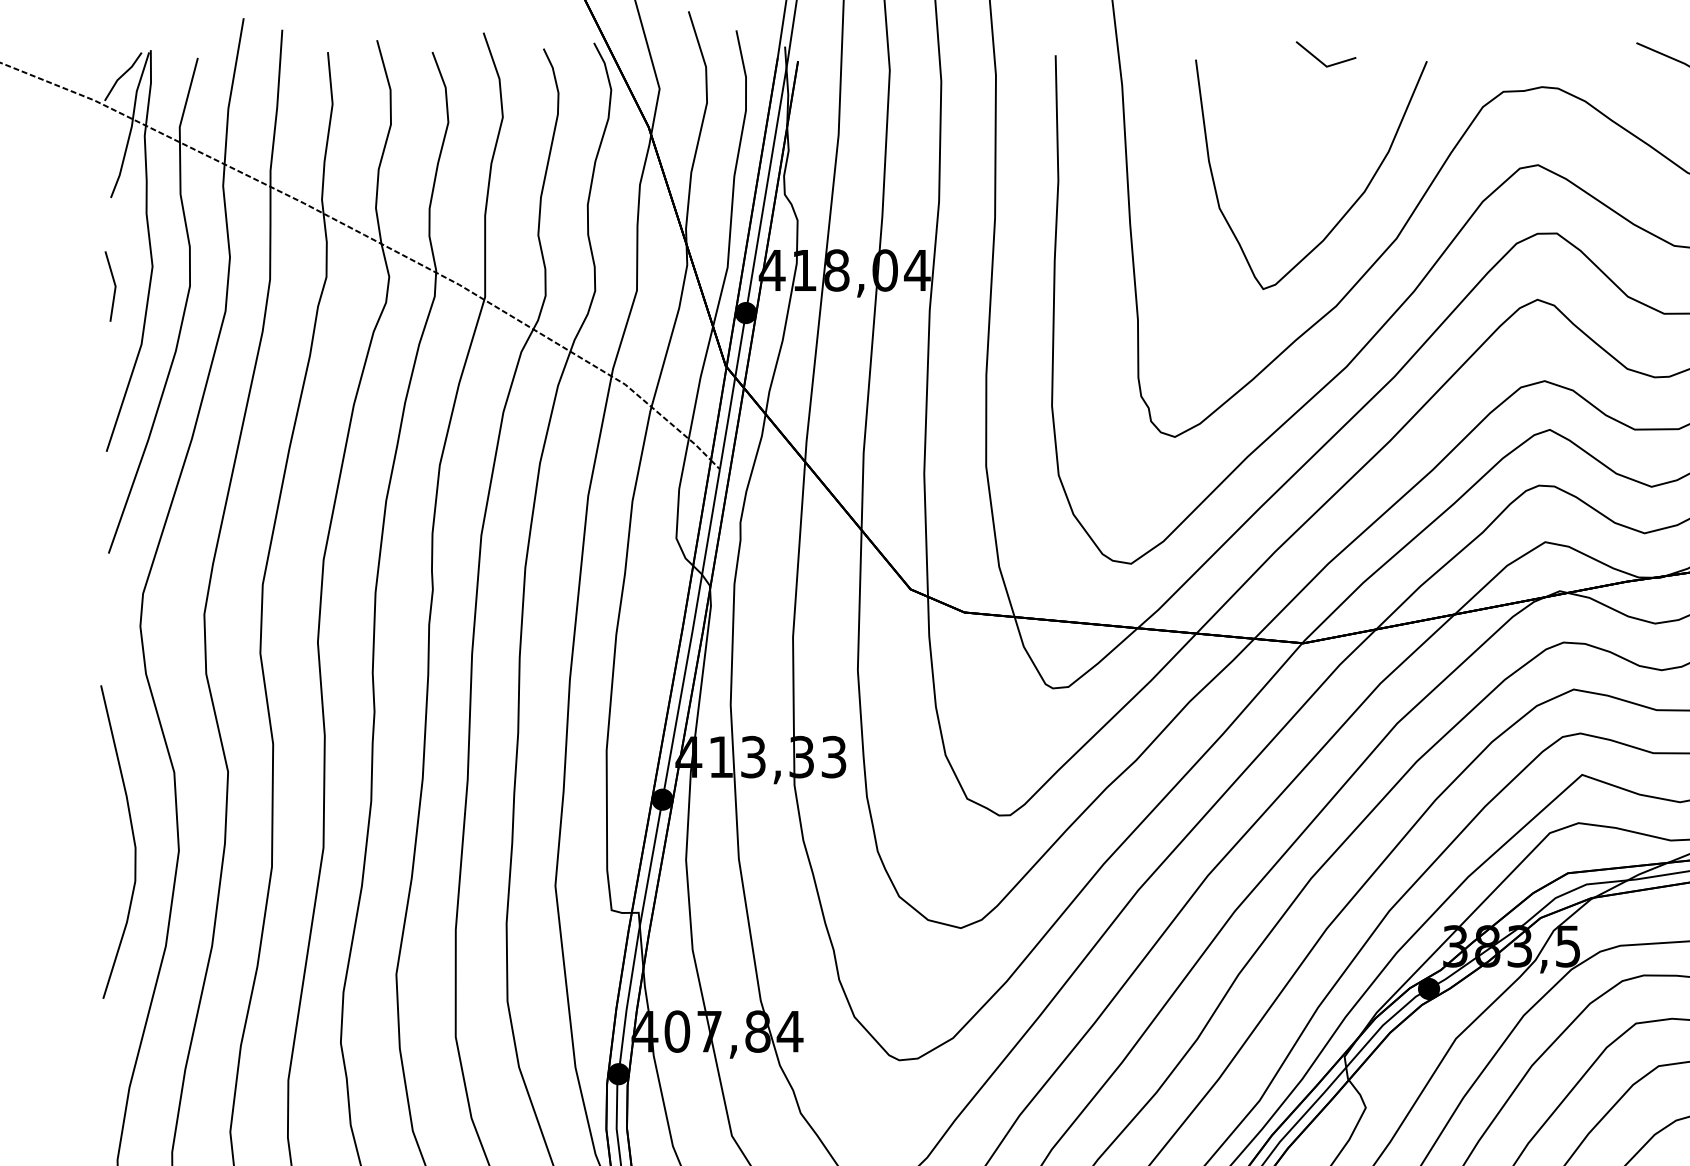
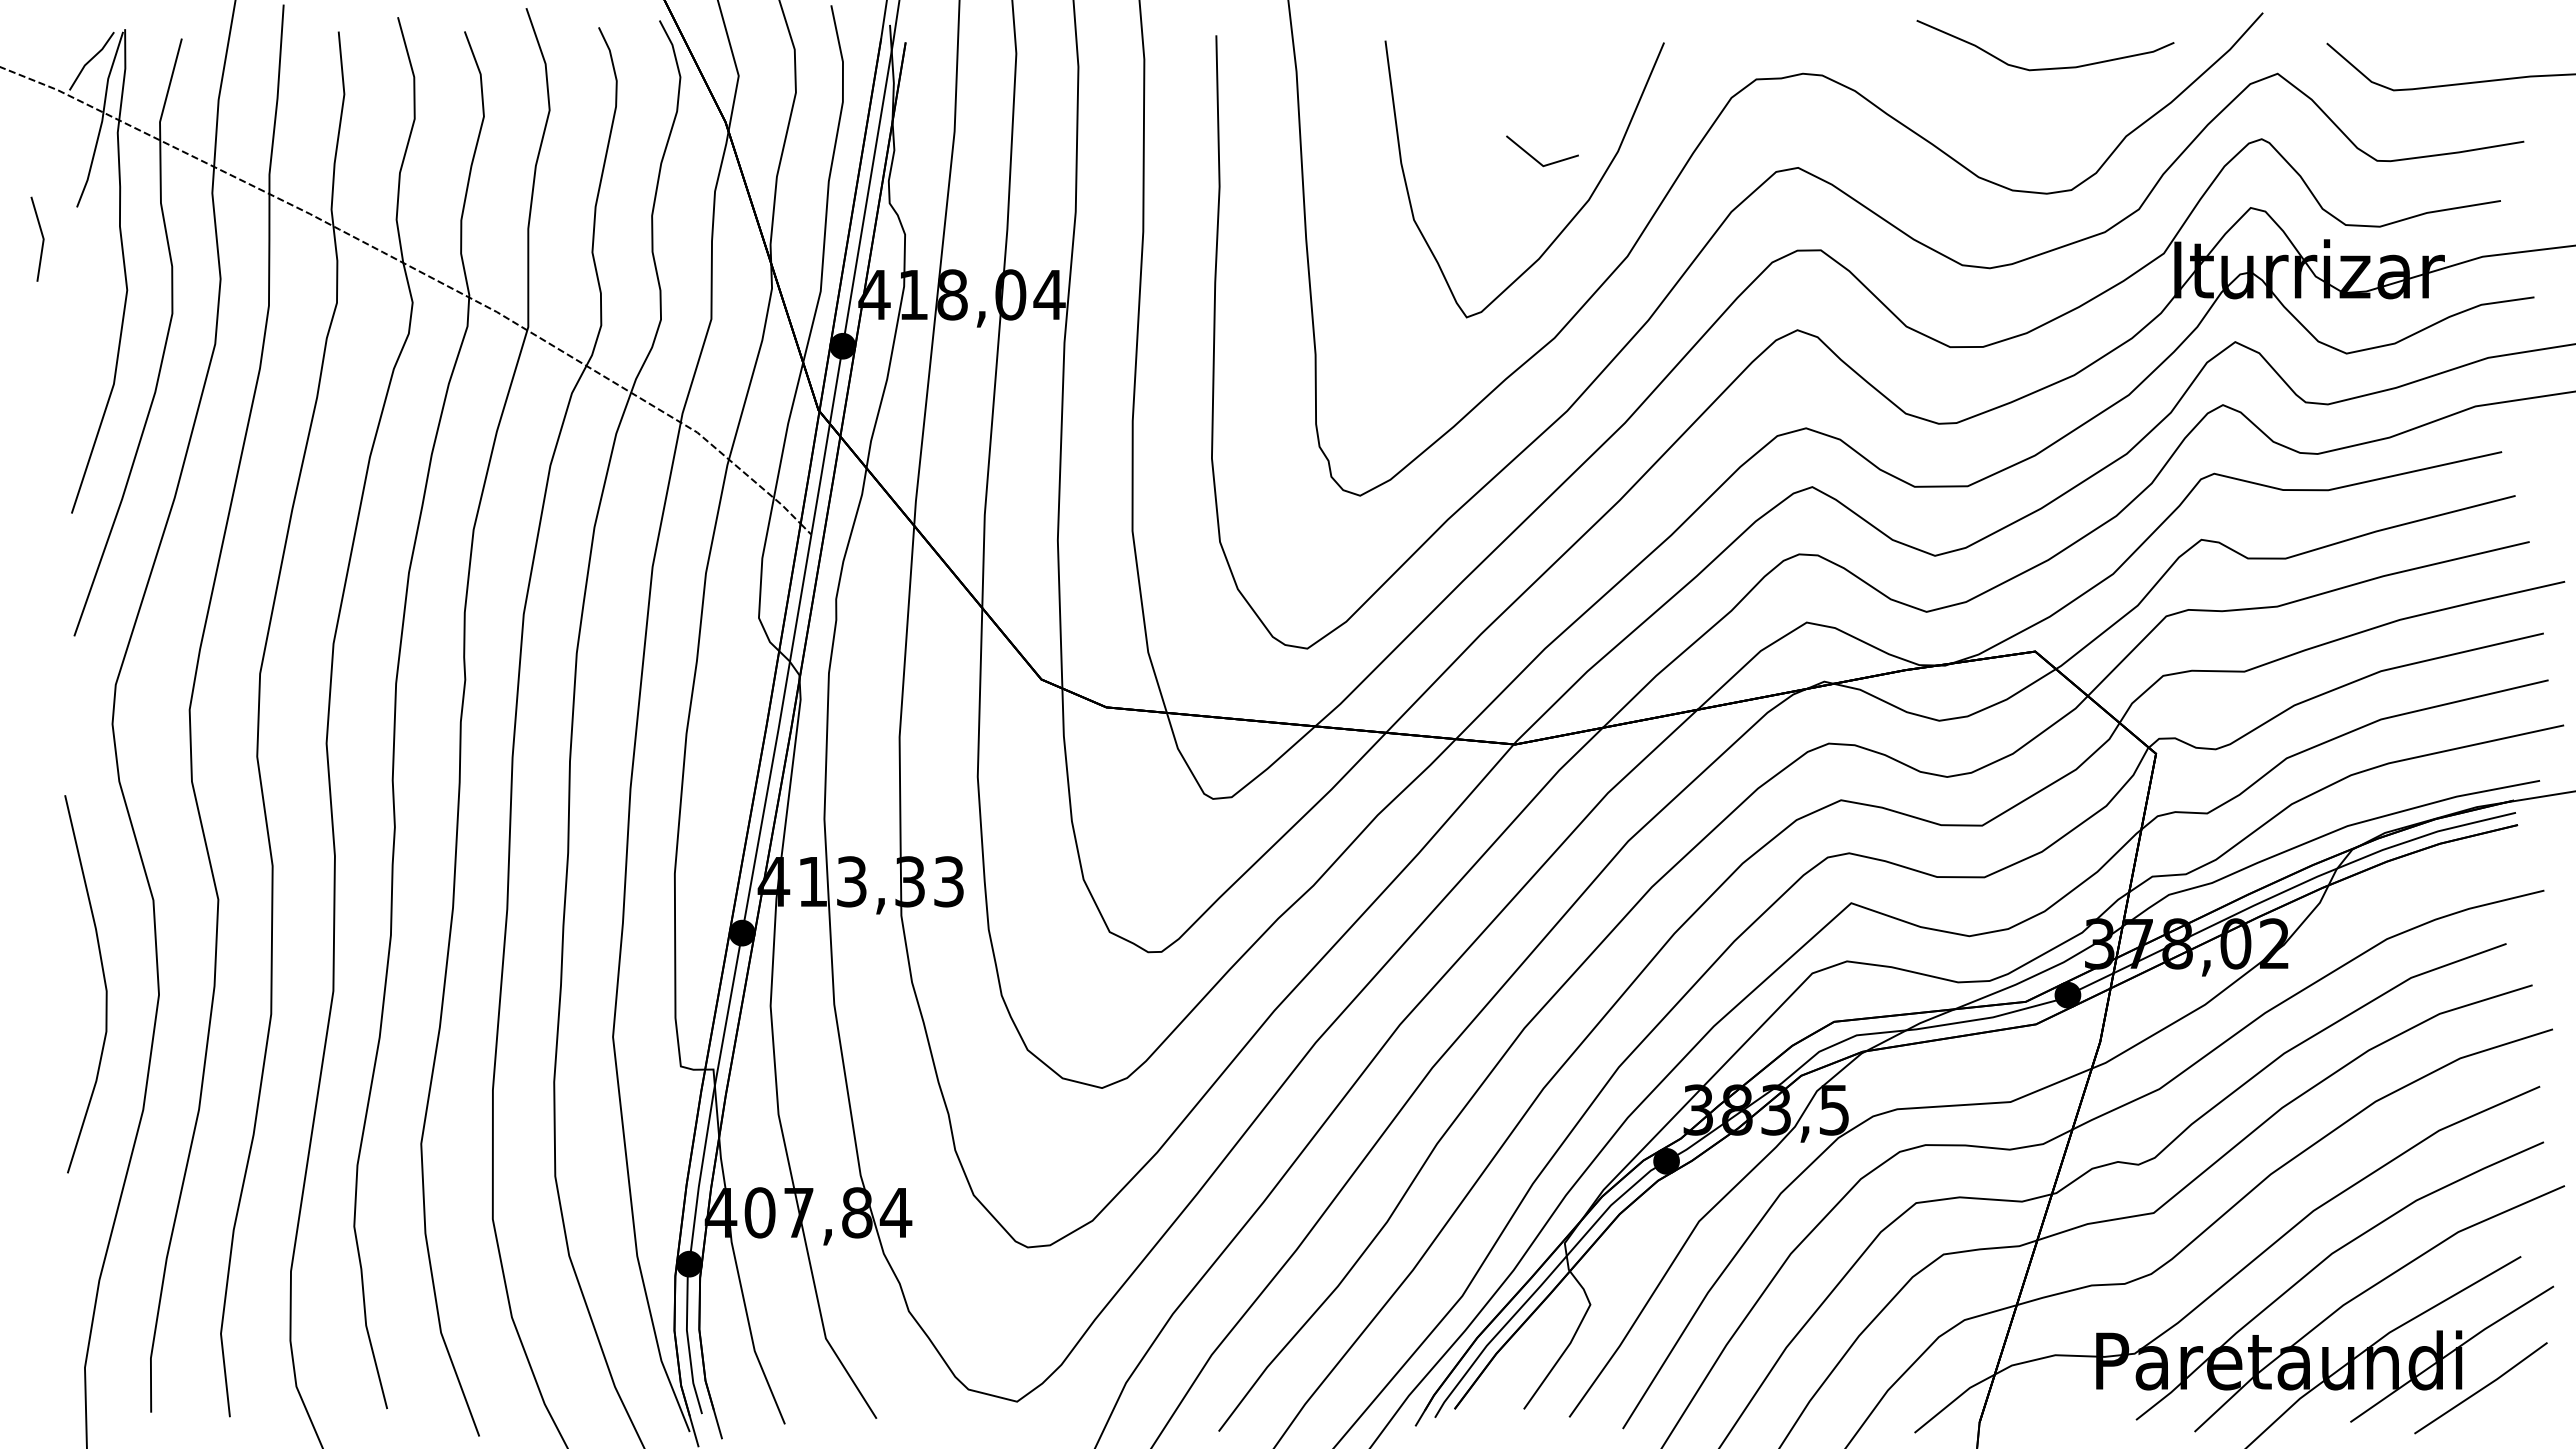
part: (1320, 60) -> (1535, 158), moved
line: (113, 283) -> (41, 235), moved

